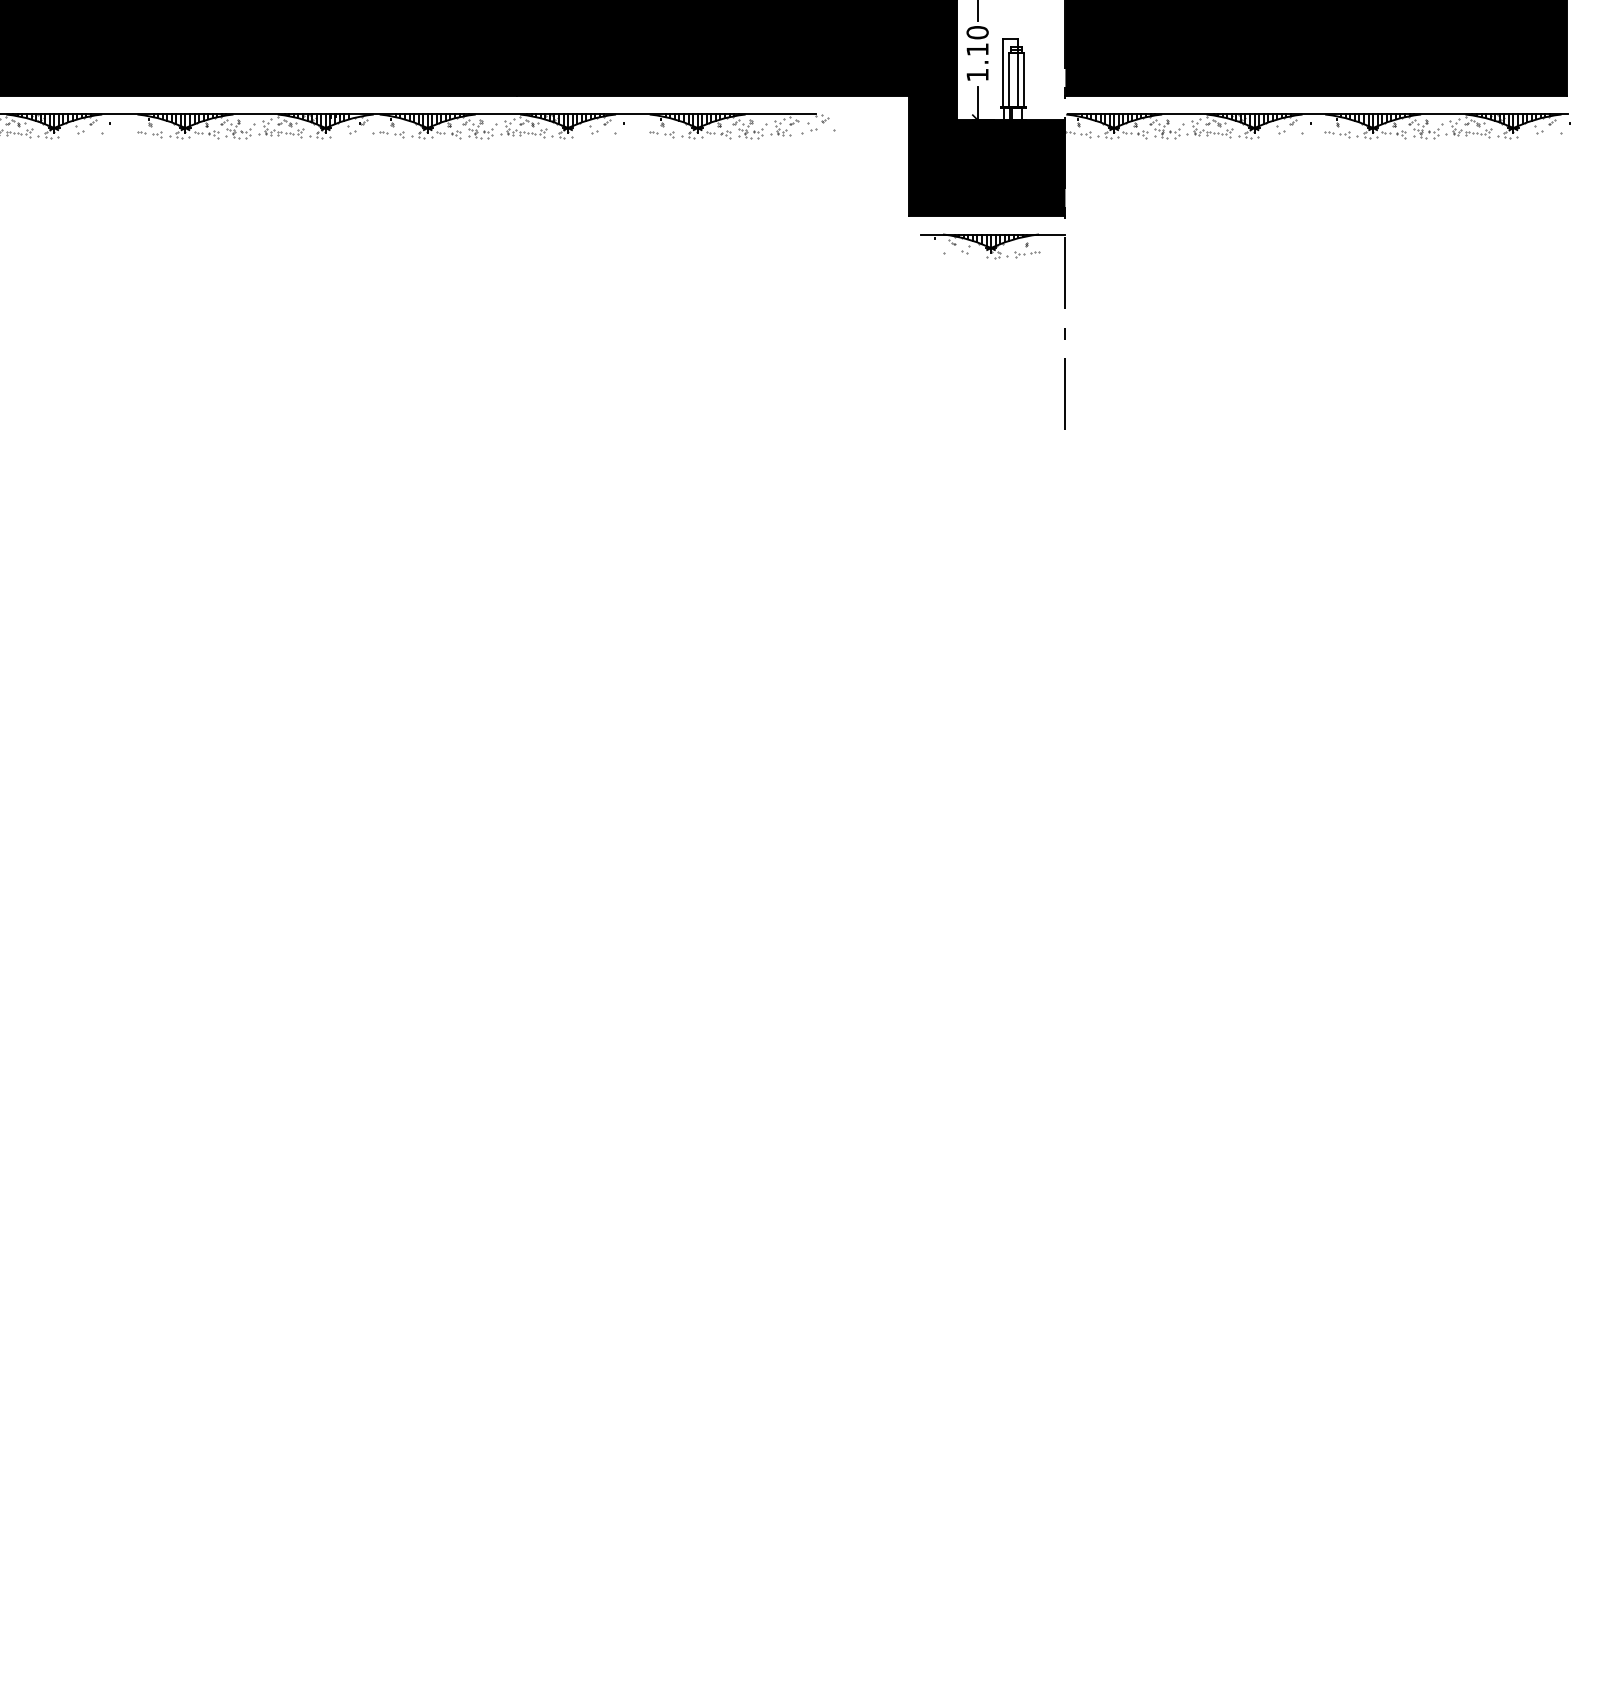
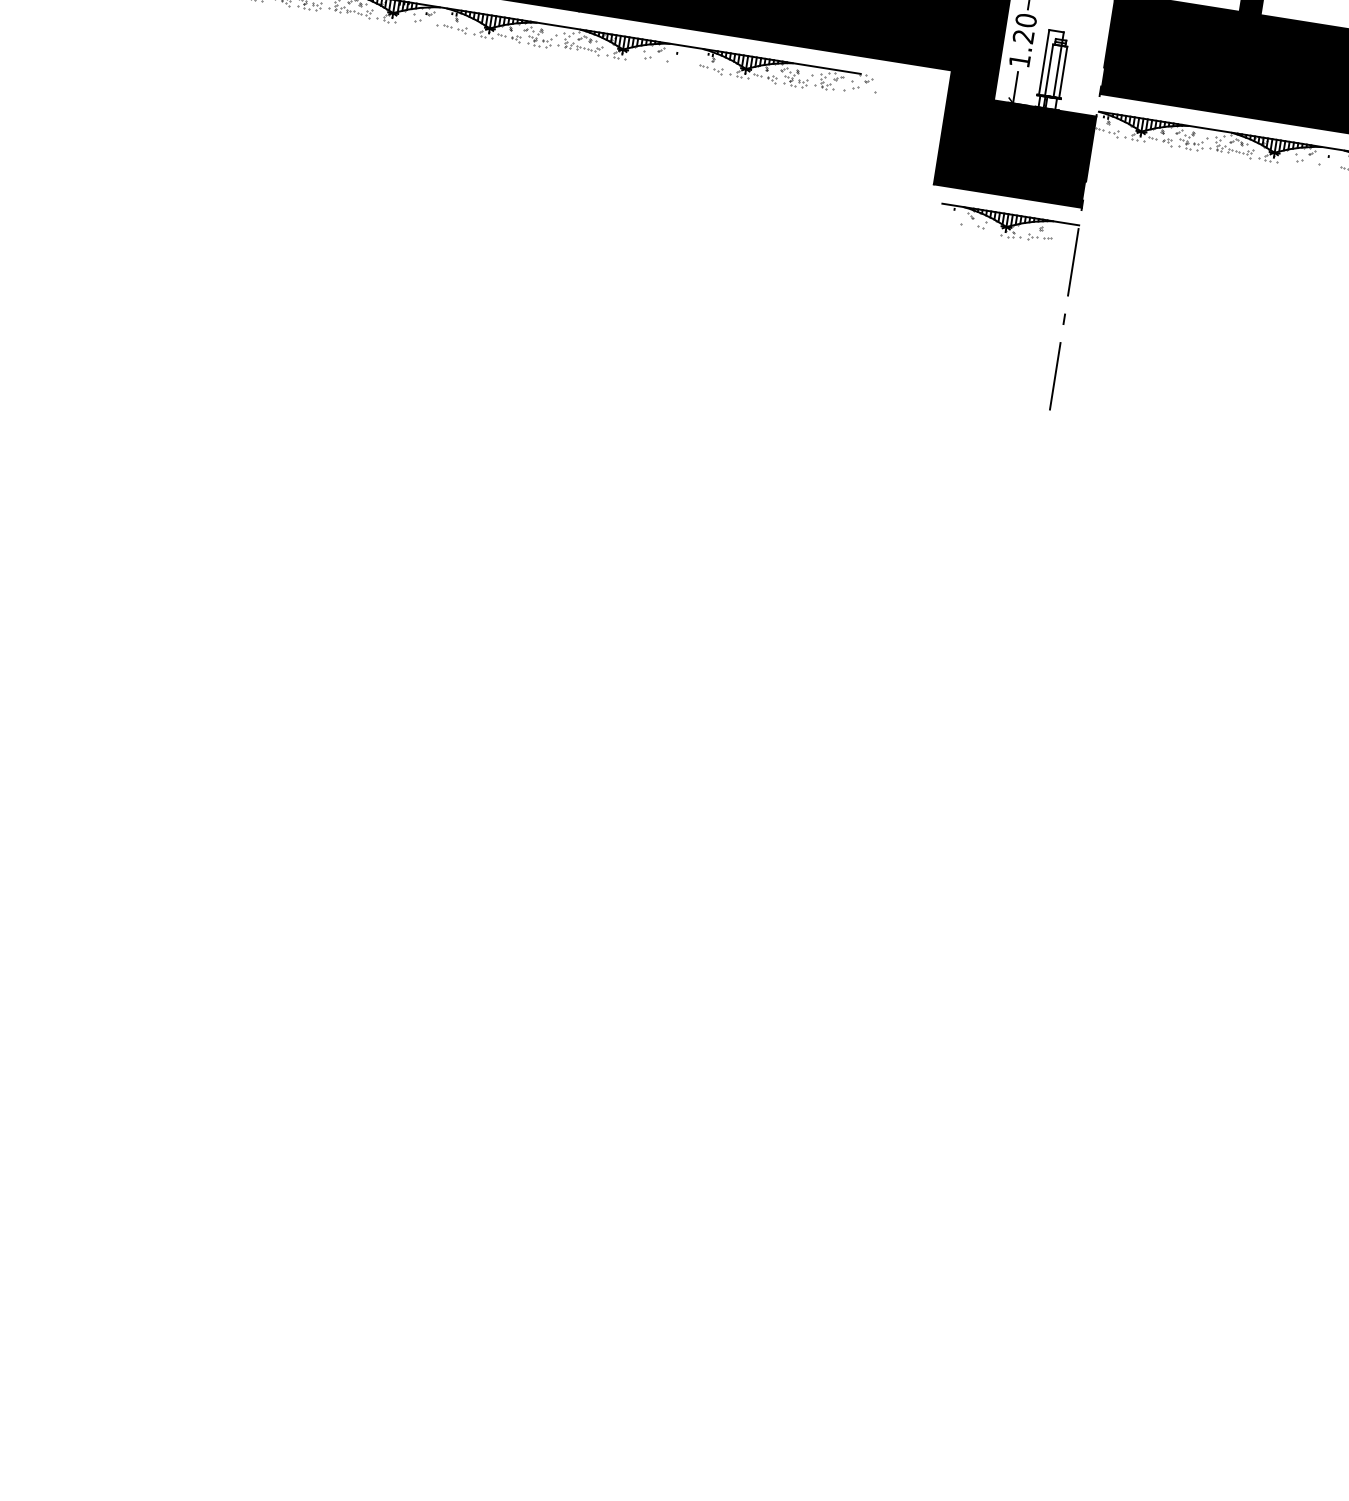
text: (977, 49) -> (1023, 36), 1.10 -> 1.20

